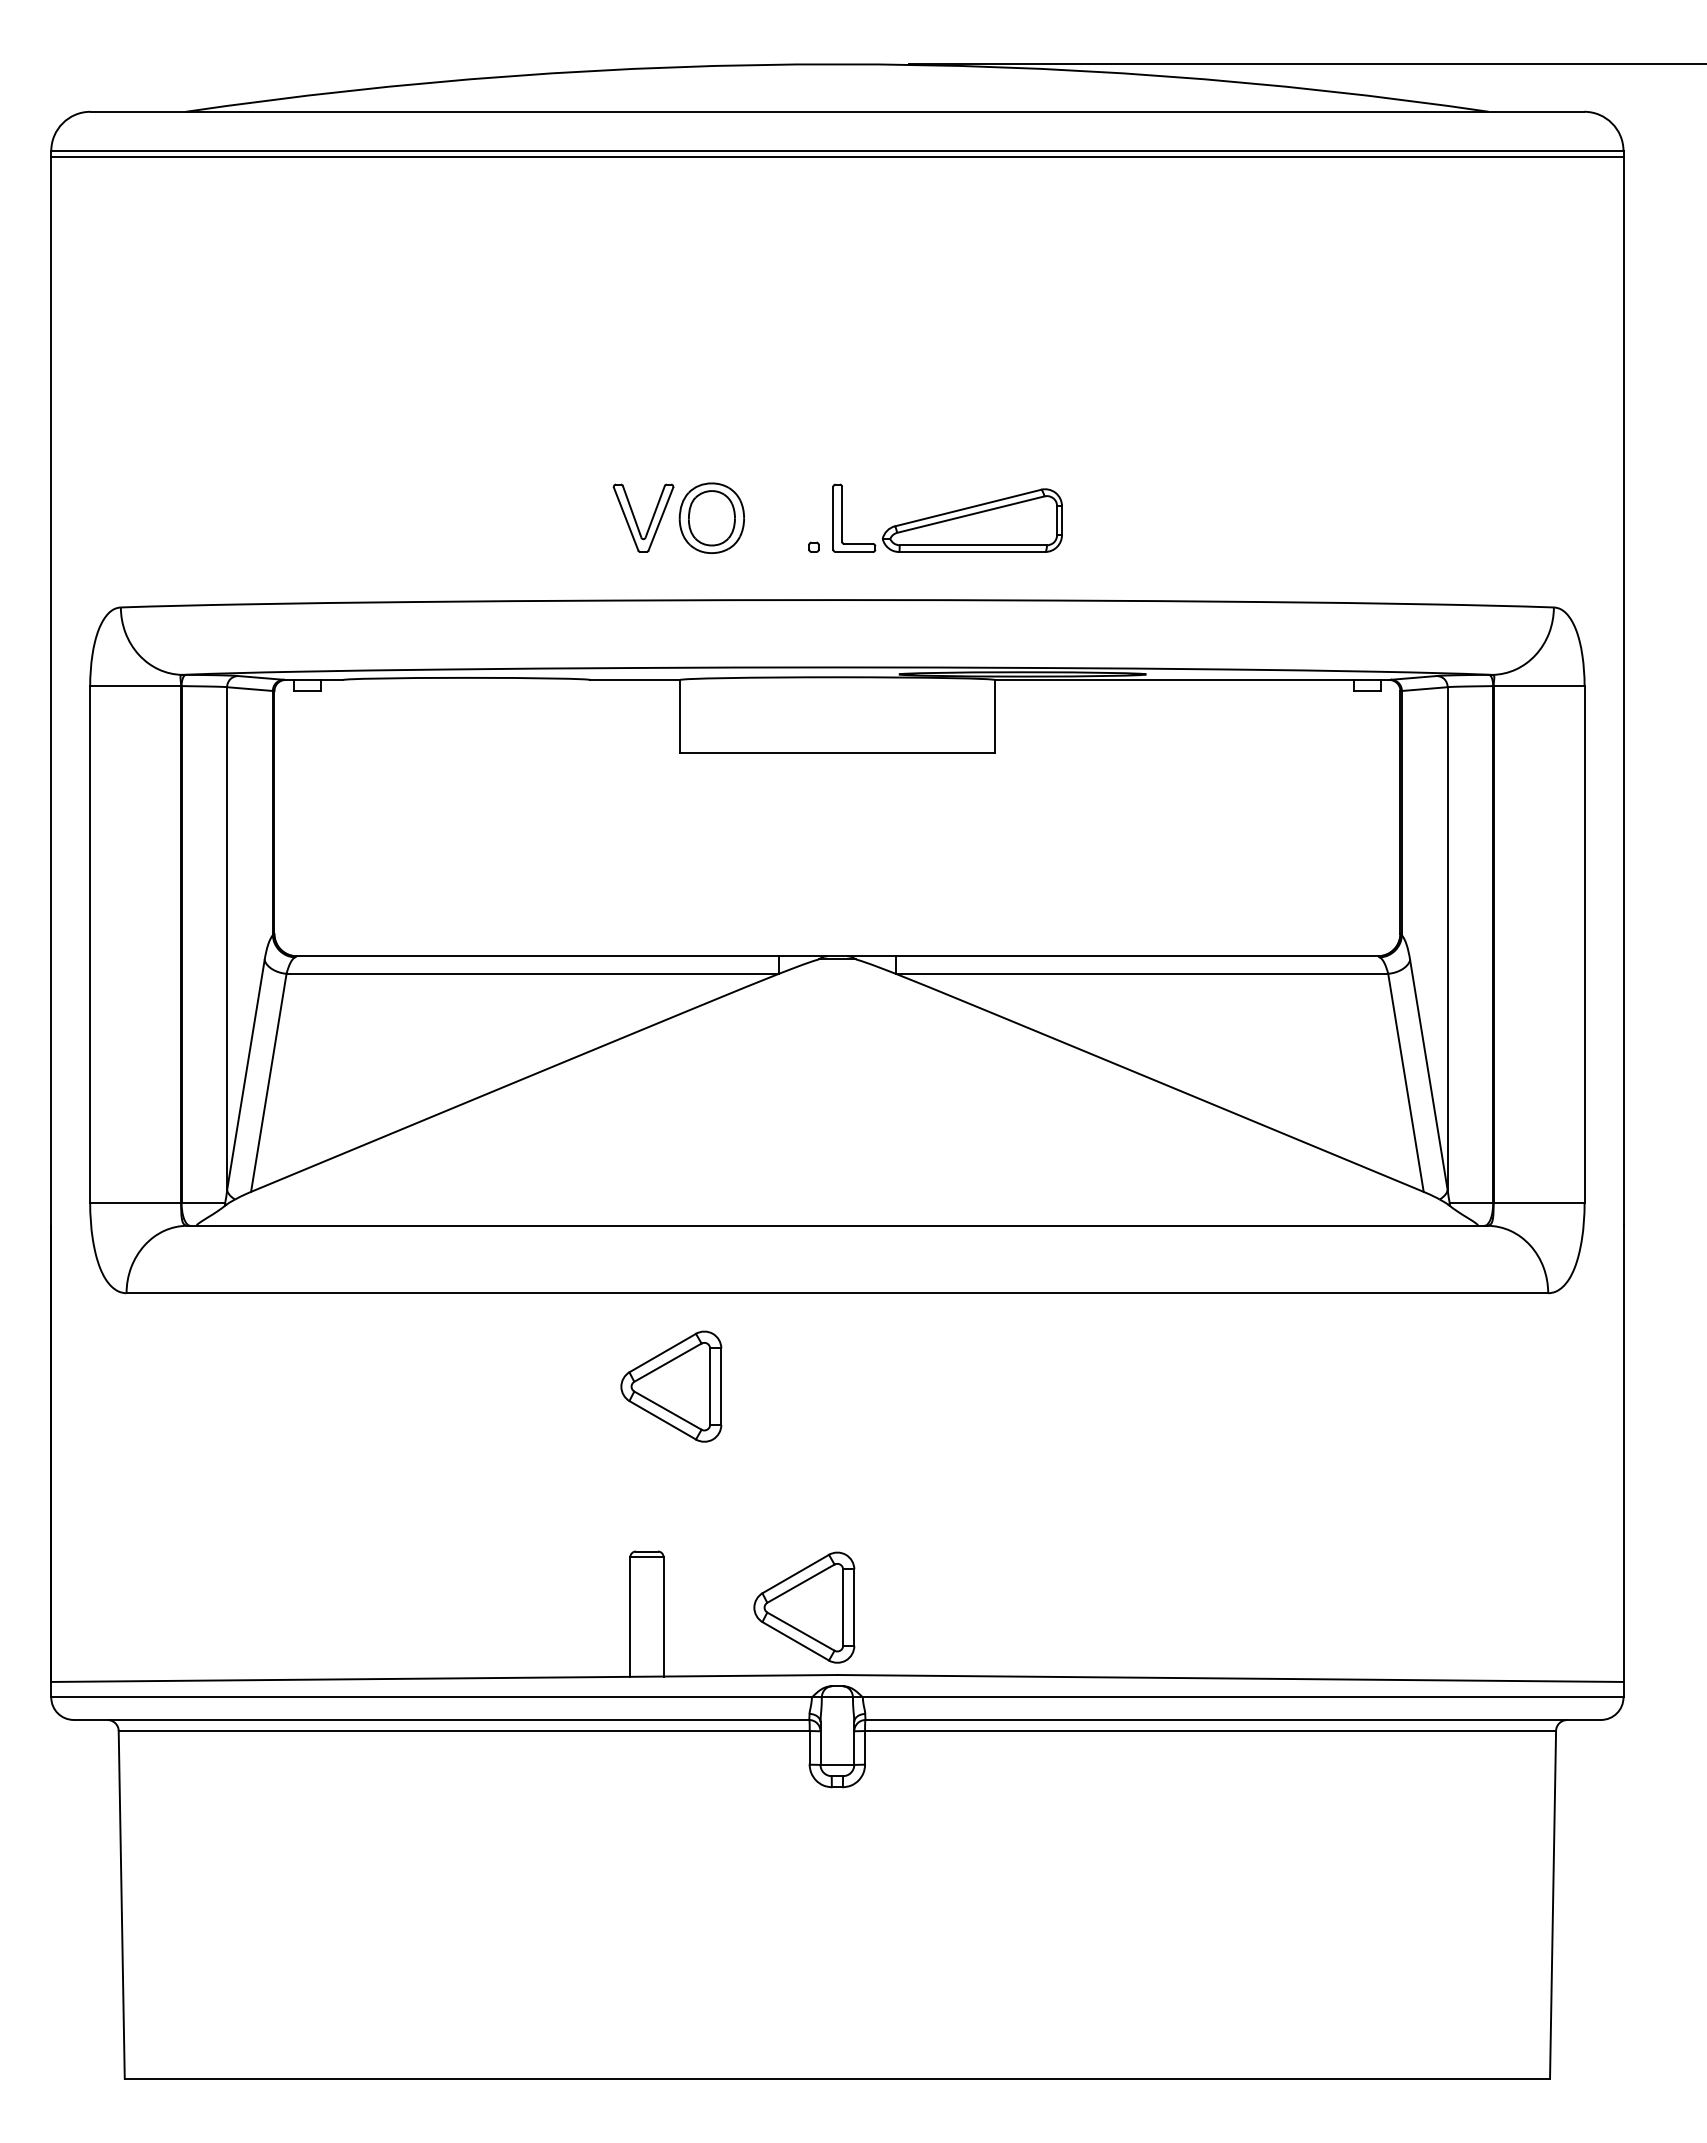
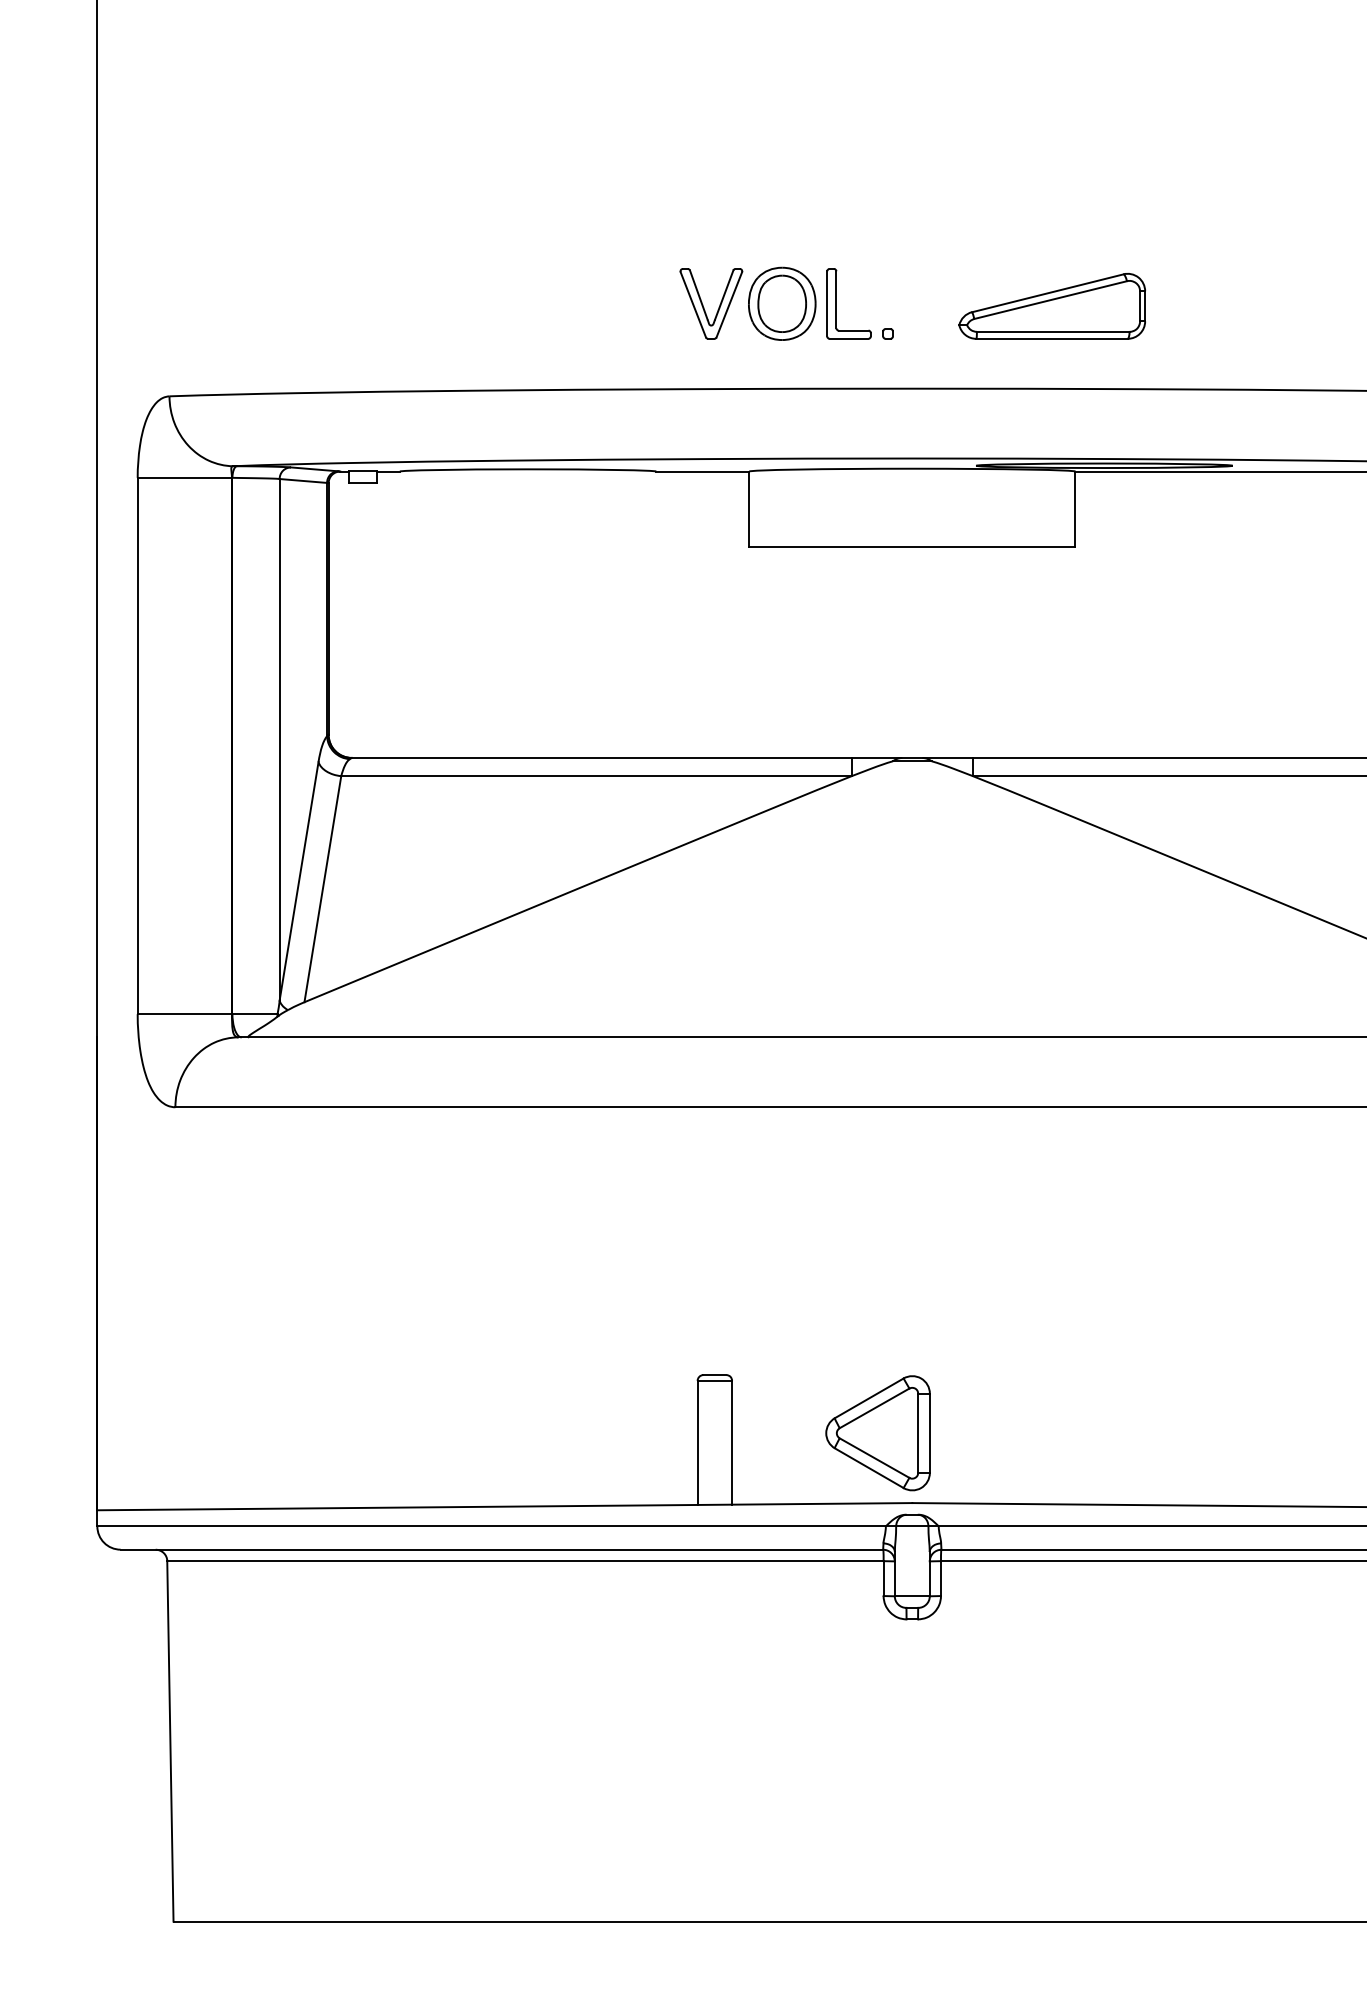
part: (842, 517) -> (836, 303), moved
part: (671, 1386) -> (740, 1203), removed

